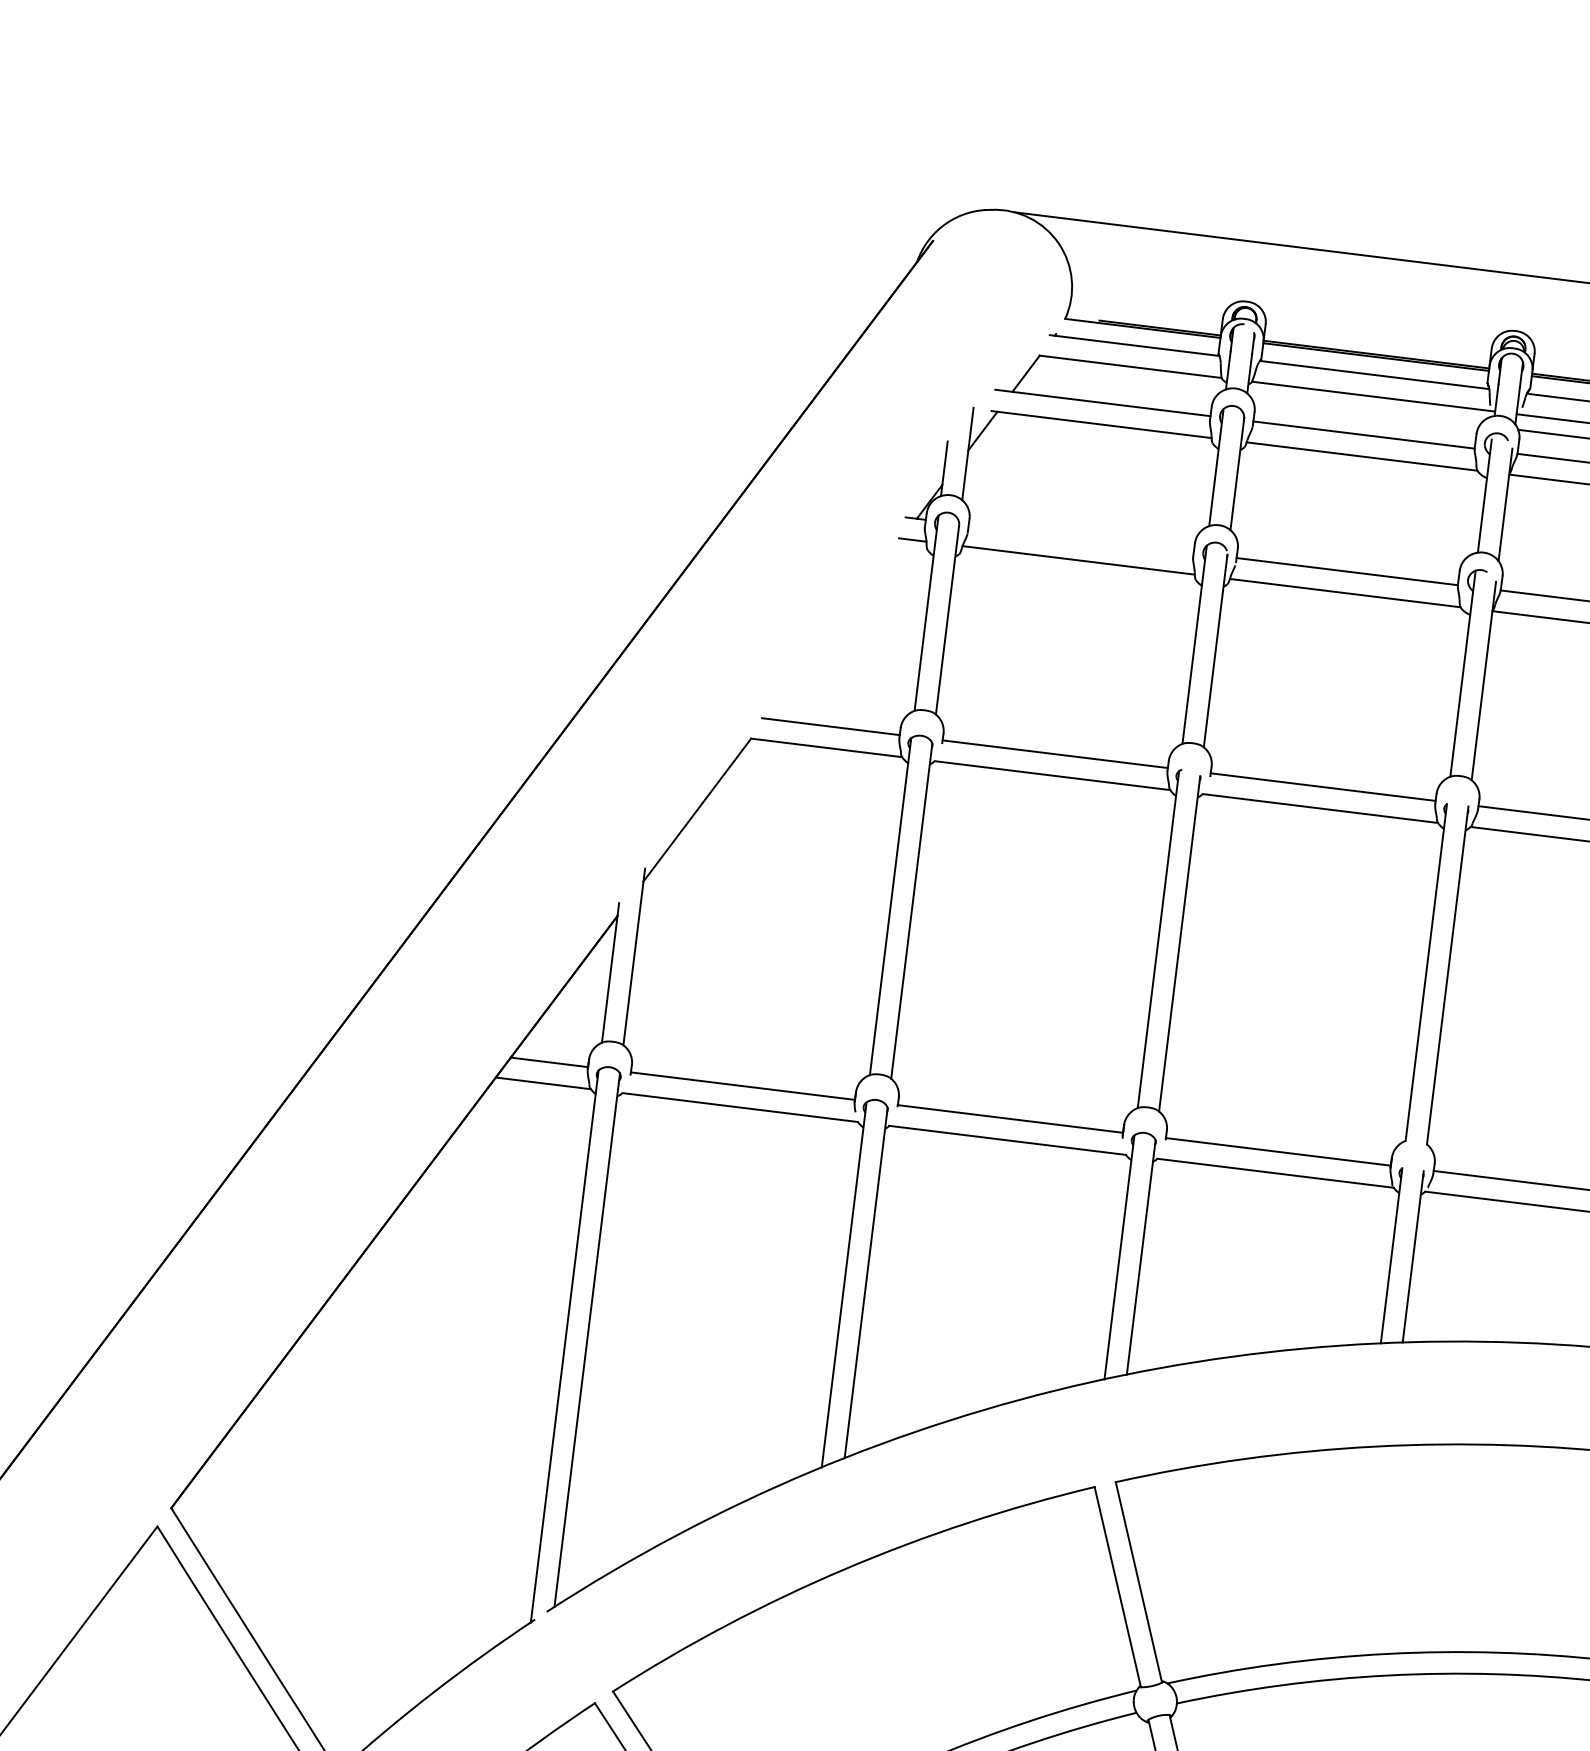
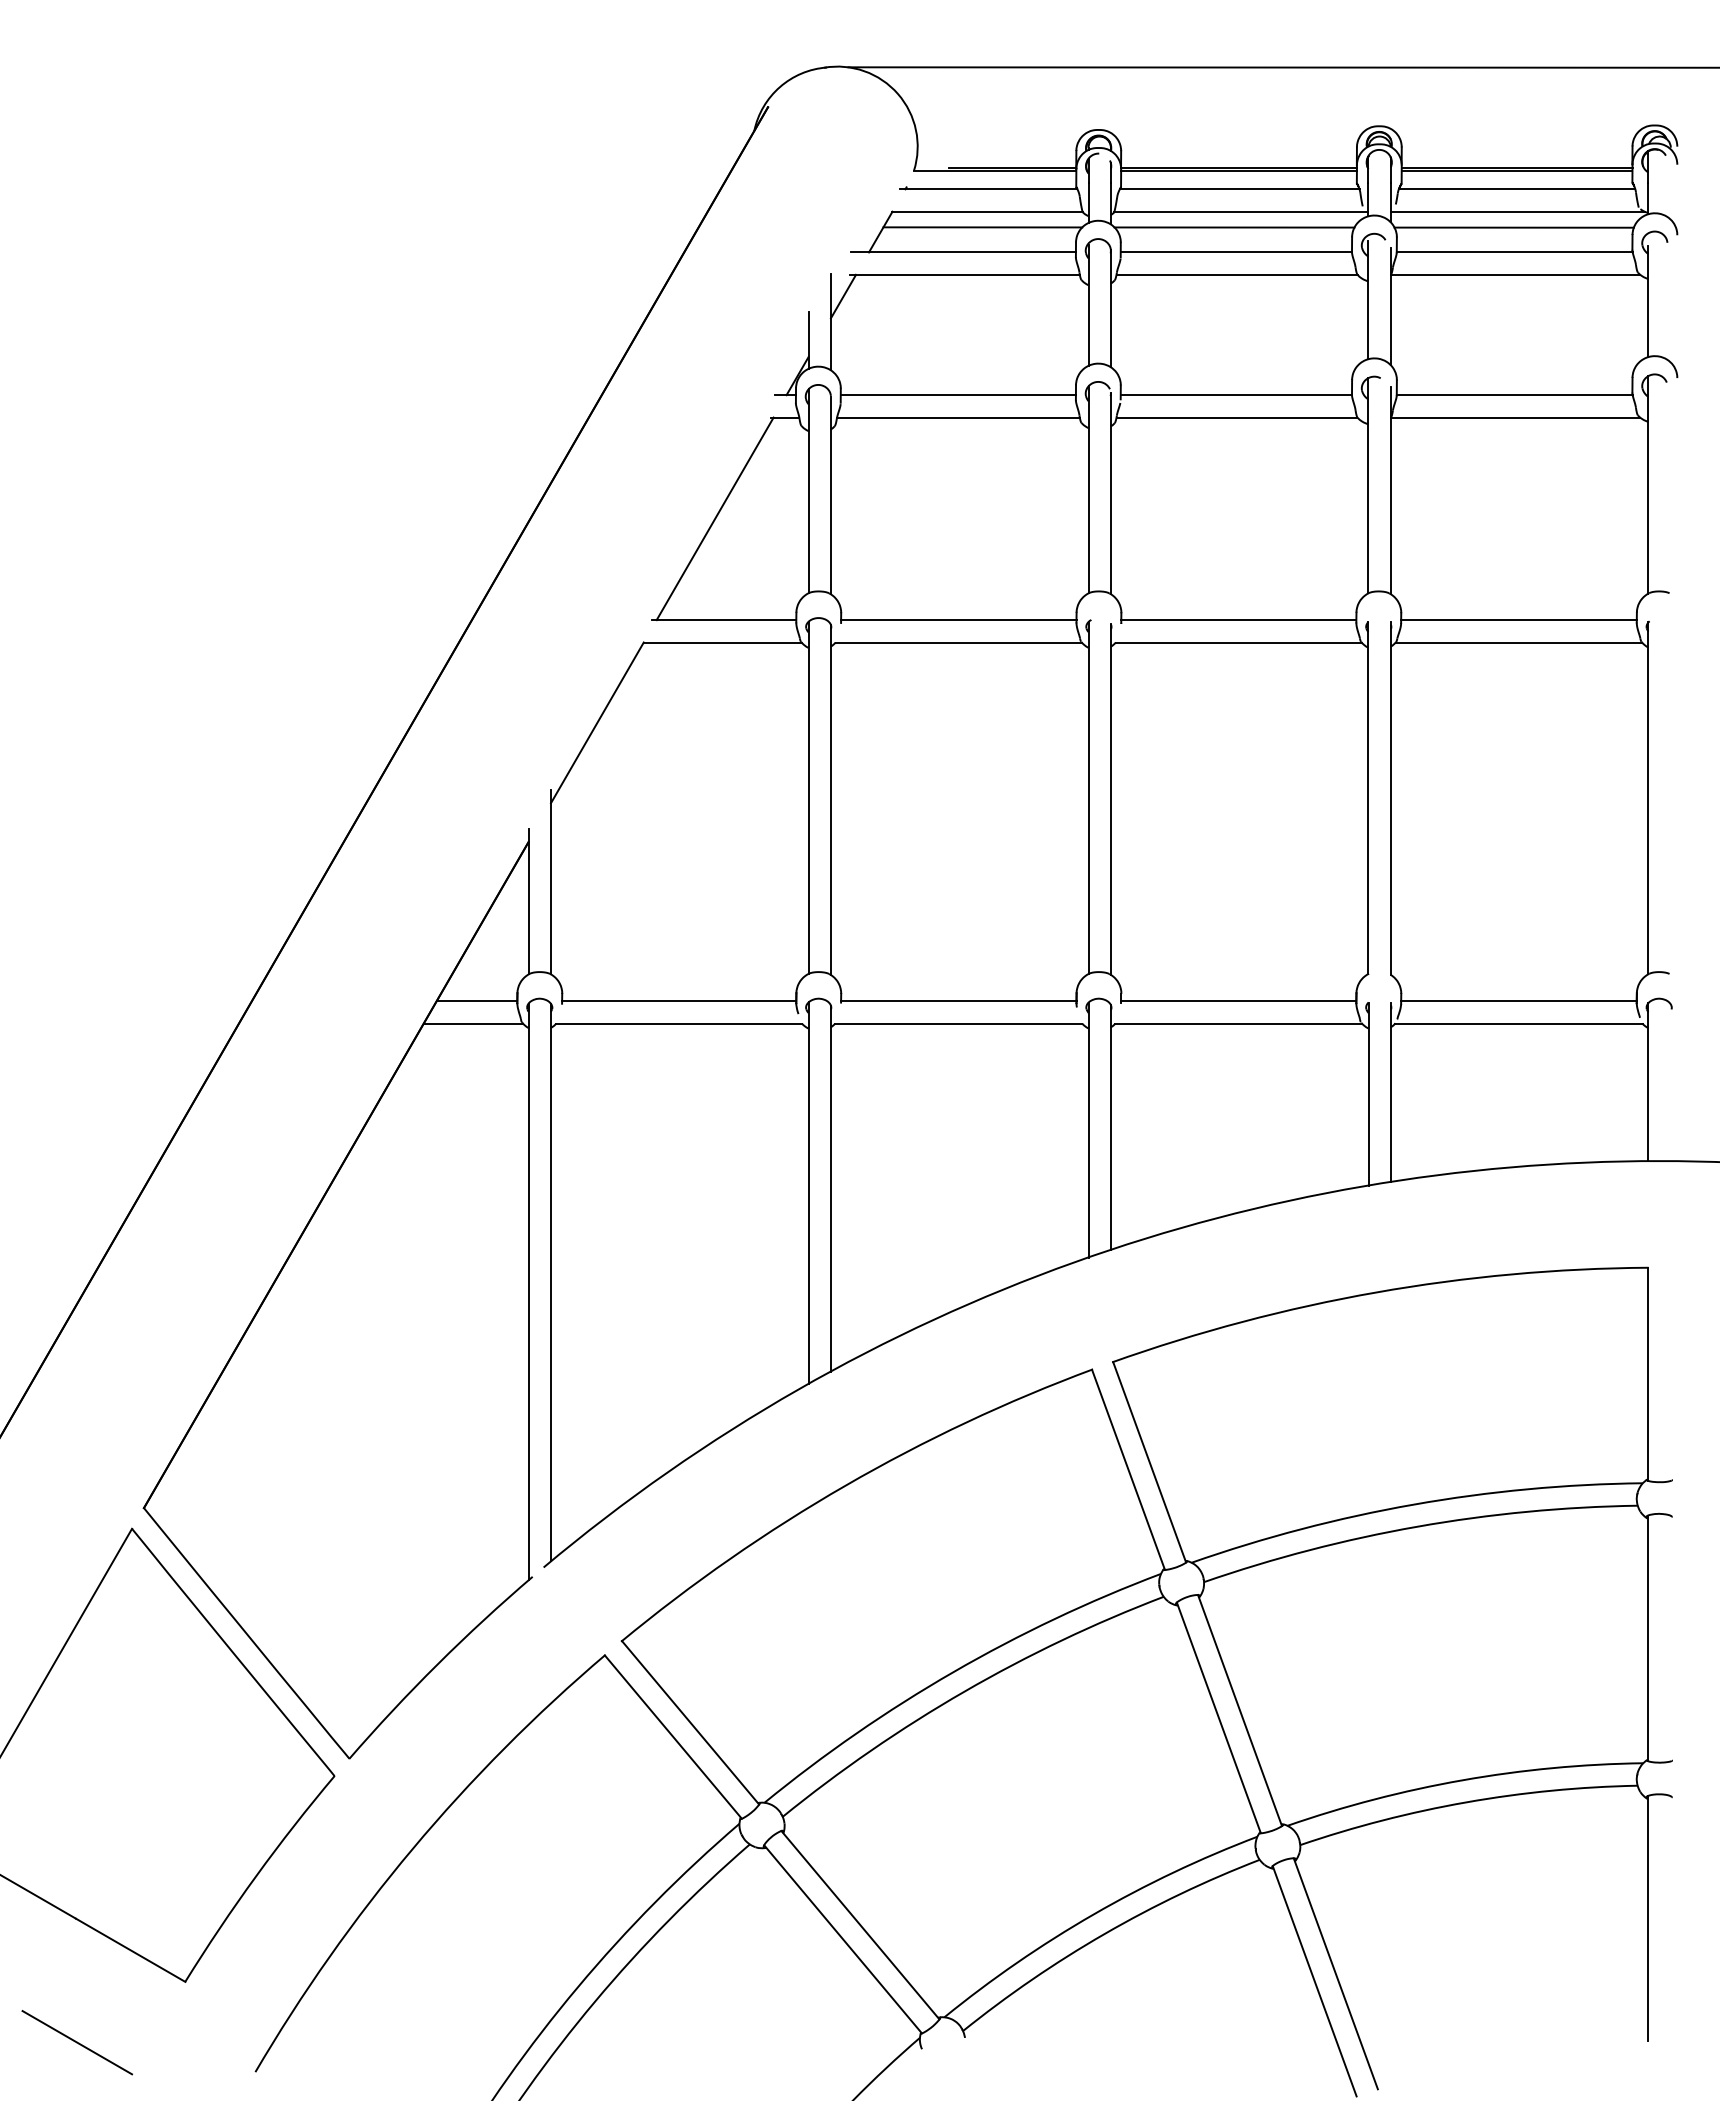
line: (1124, 381) -> (982, 227), added
line: (1365, 410) -> (1234, 227), added
line: (1080, 539) -> (957, 395), added
line: (833, 628) -> (714, 518), added

